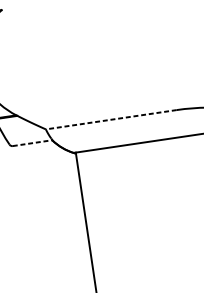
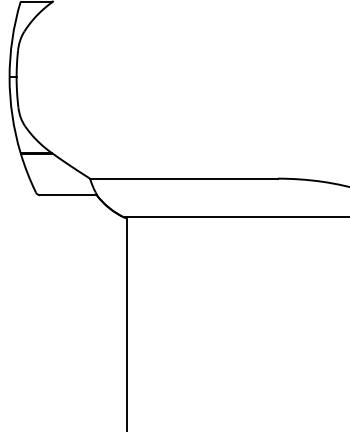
line: (110, 119) -> (183, 178), dashed -> solid
line: (32, 143) -> (68, 195), dashed -> solid

